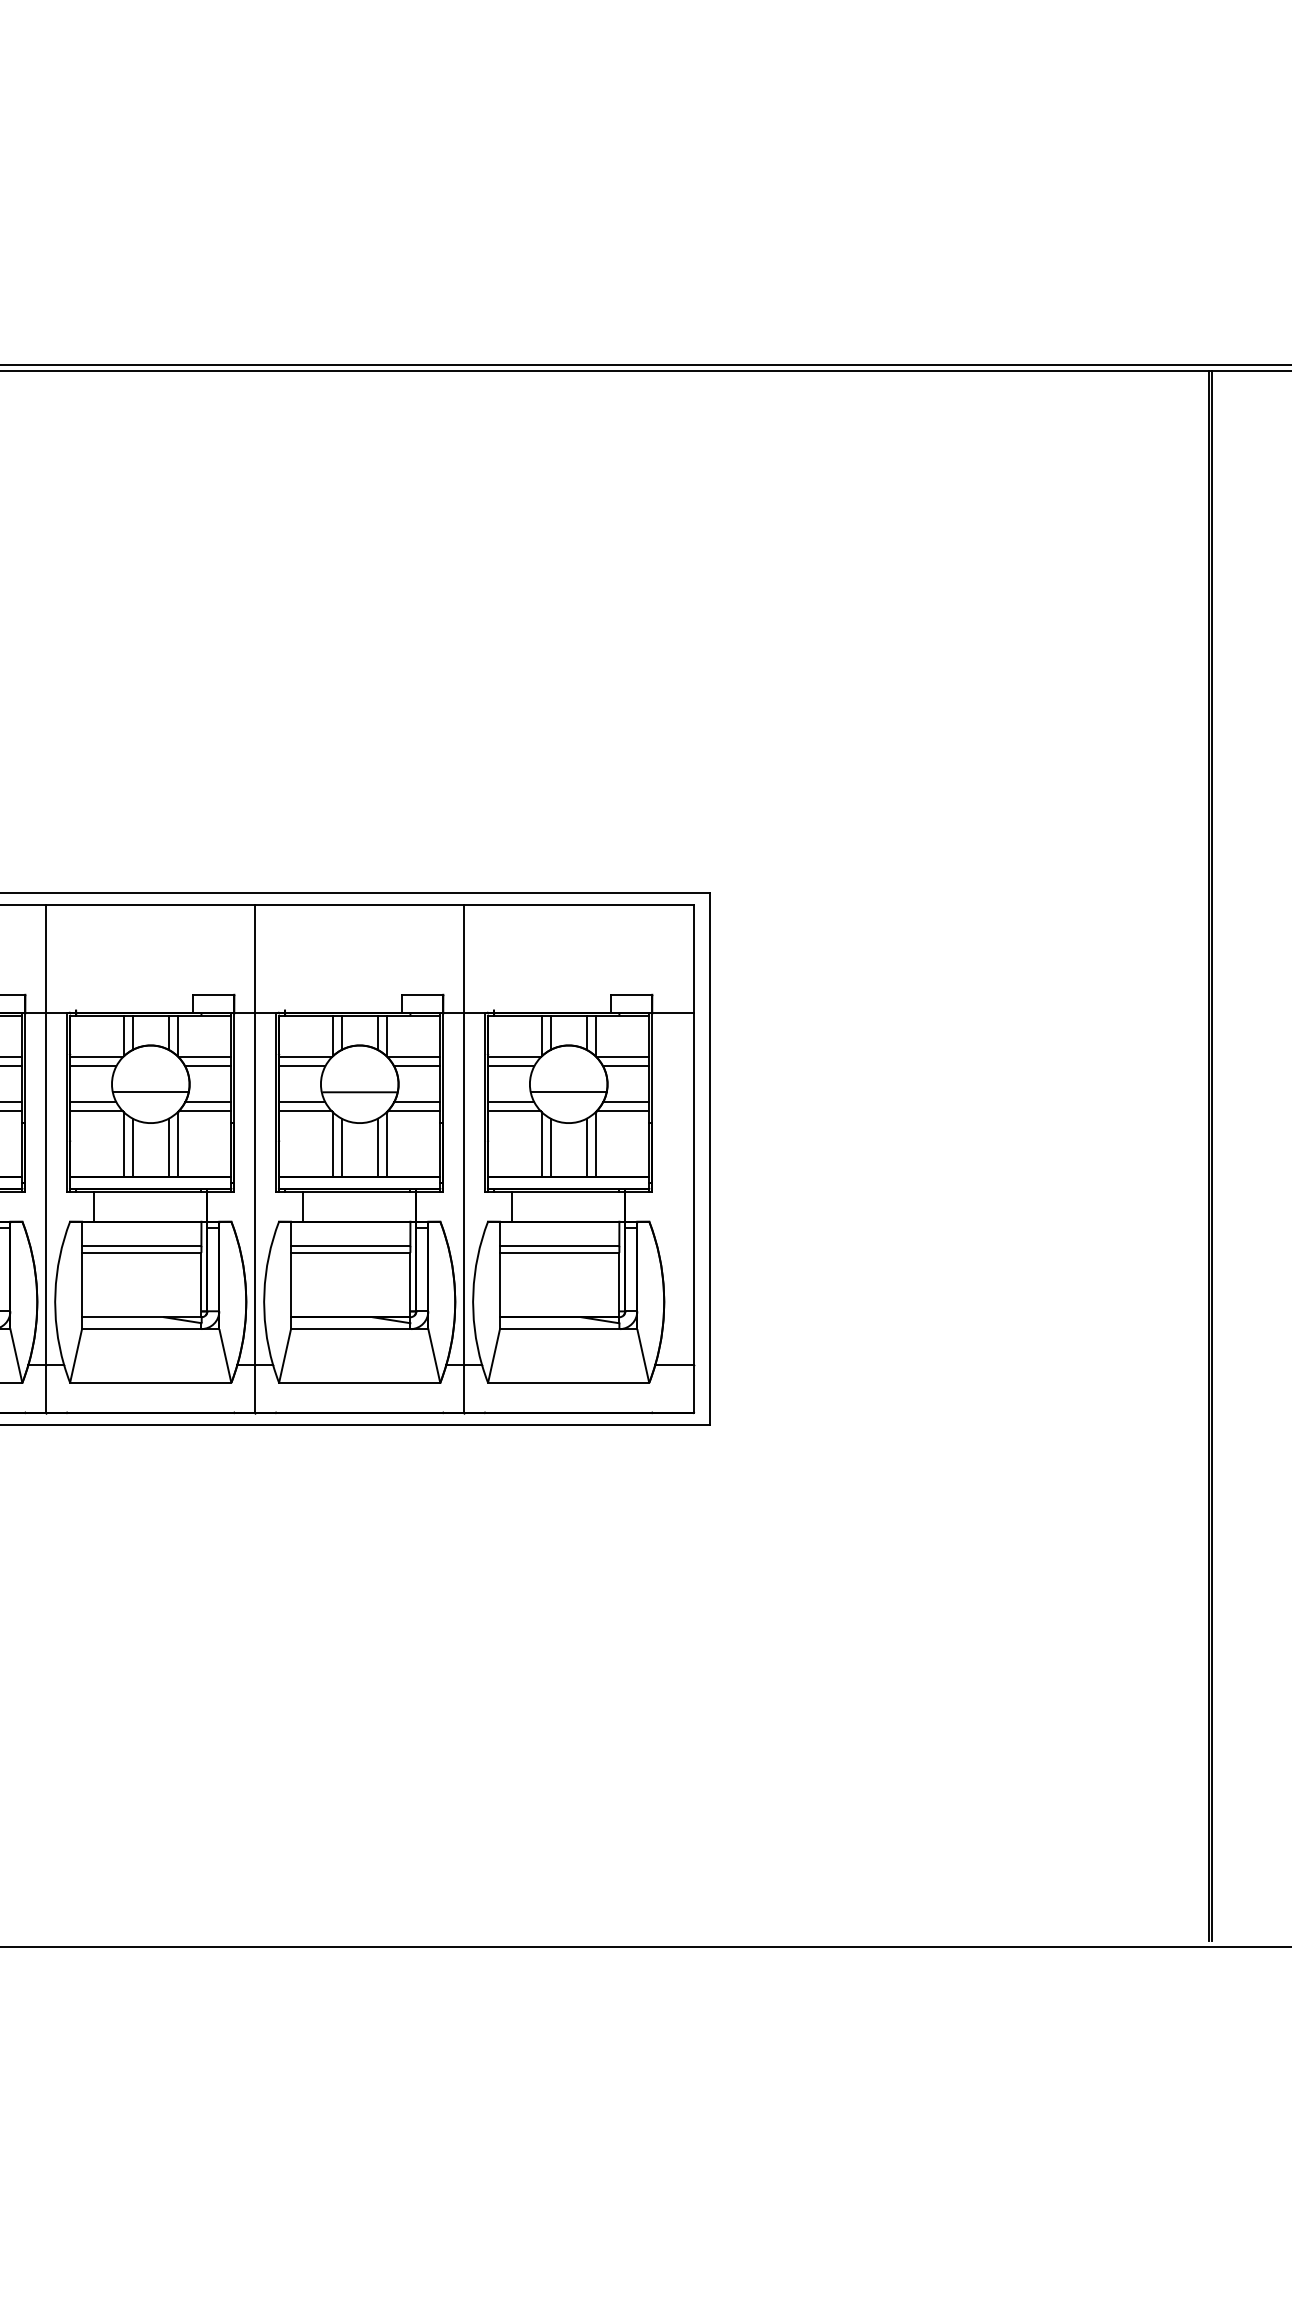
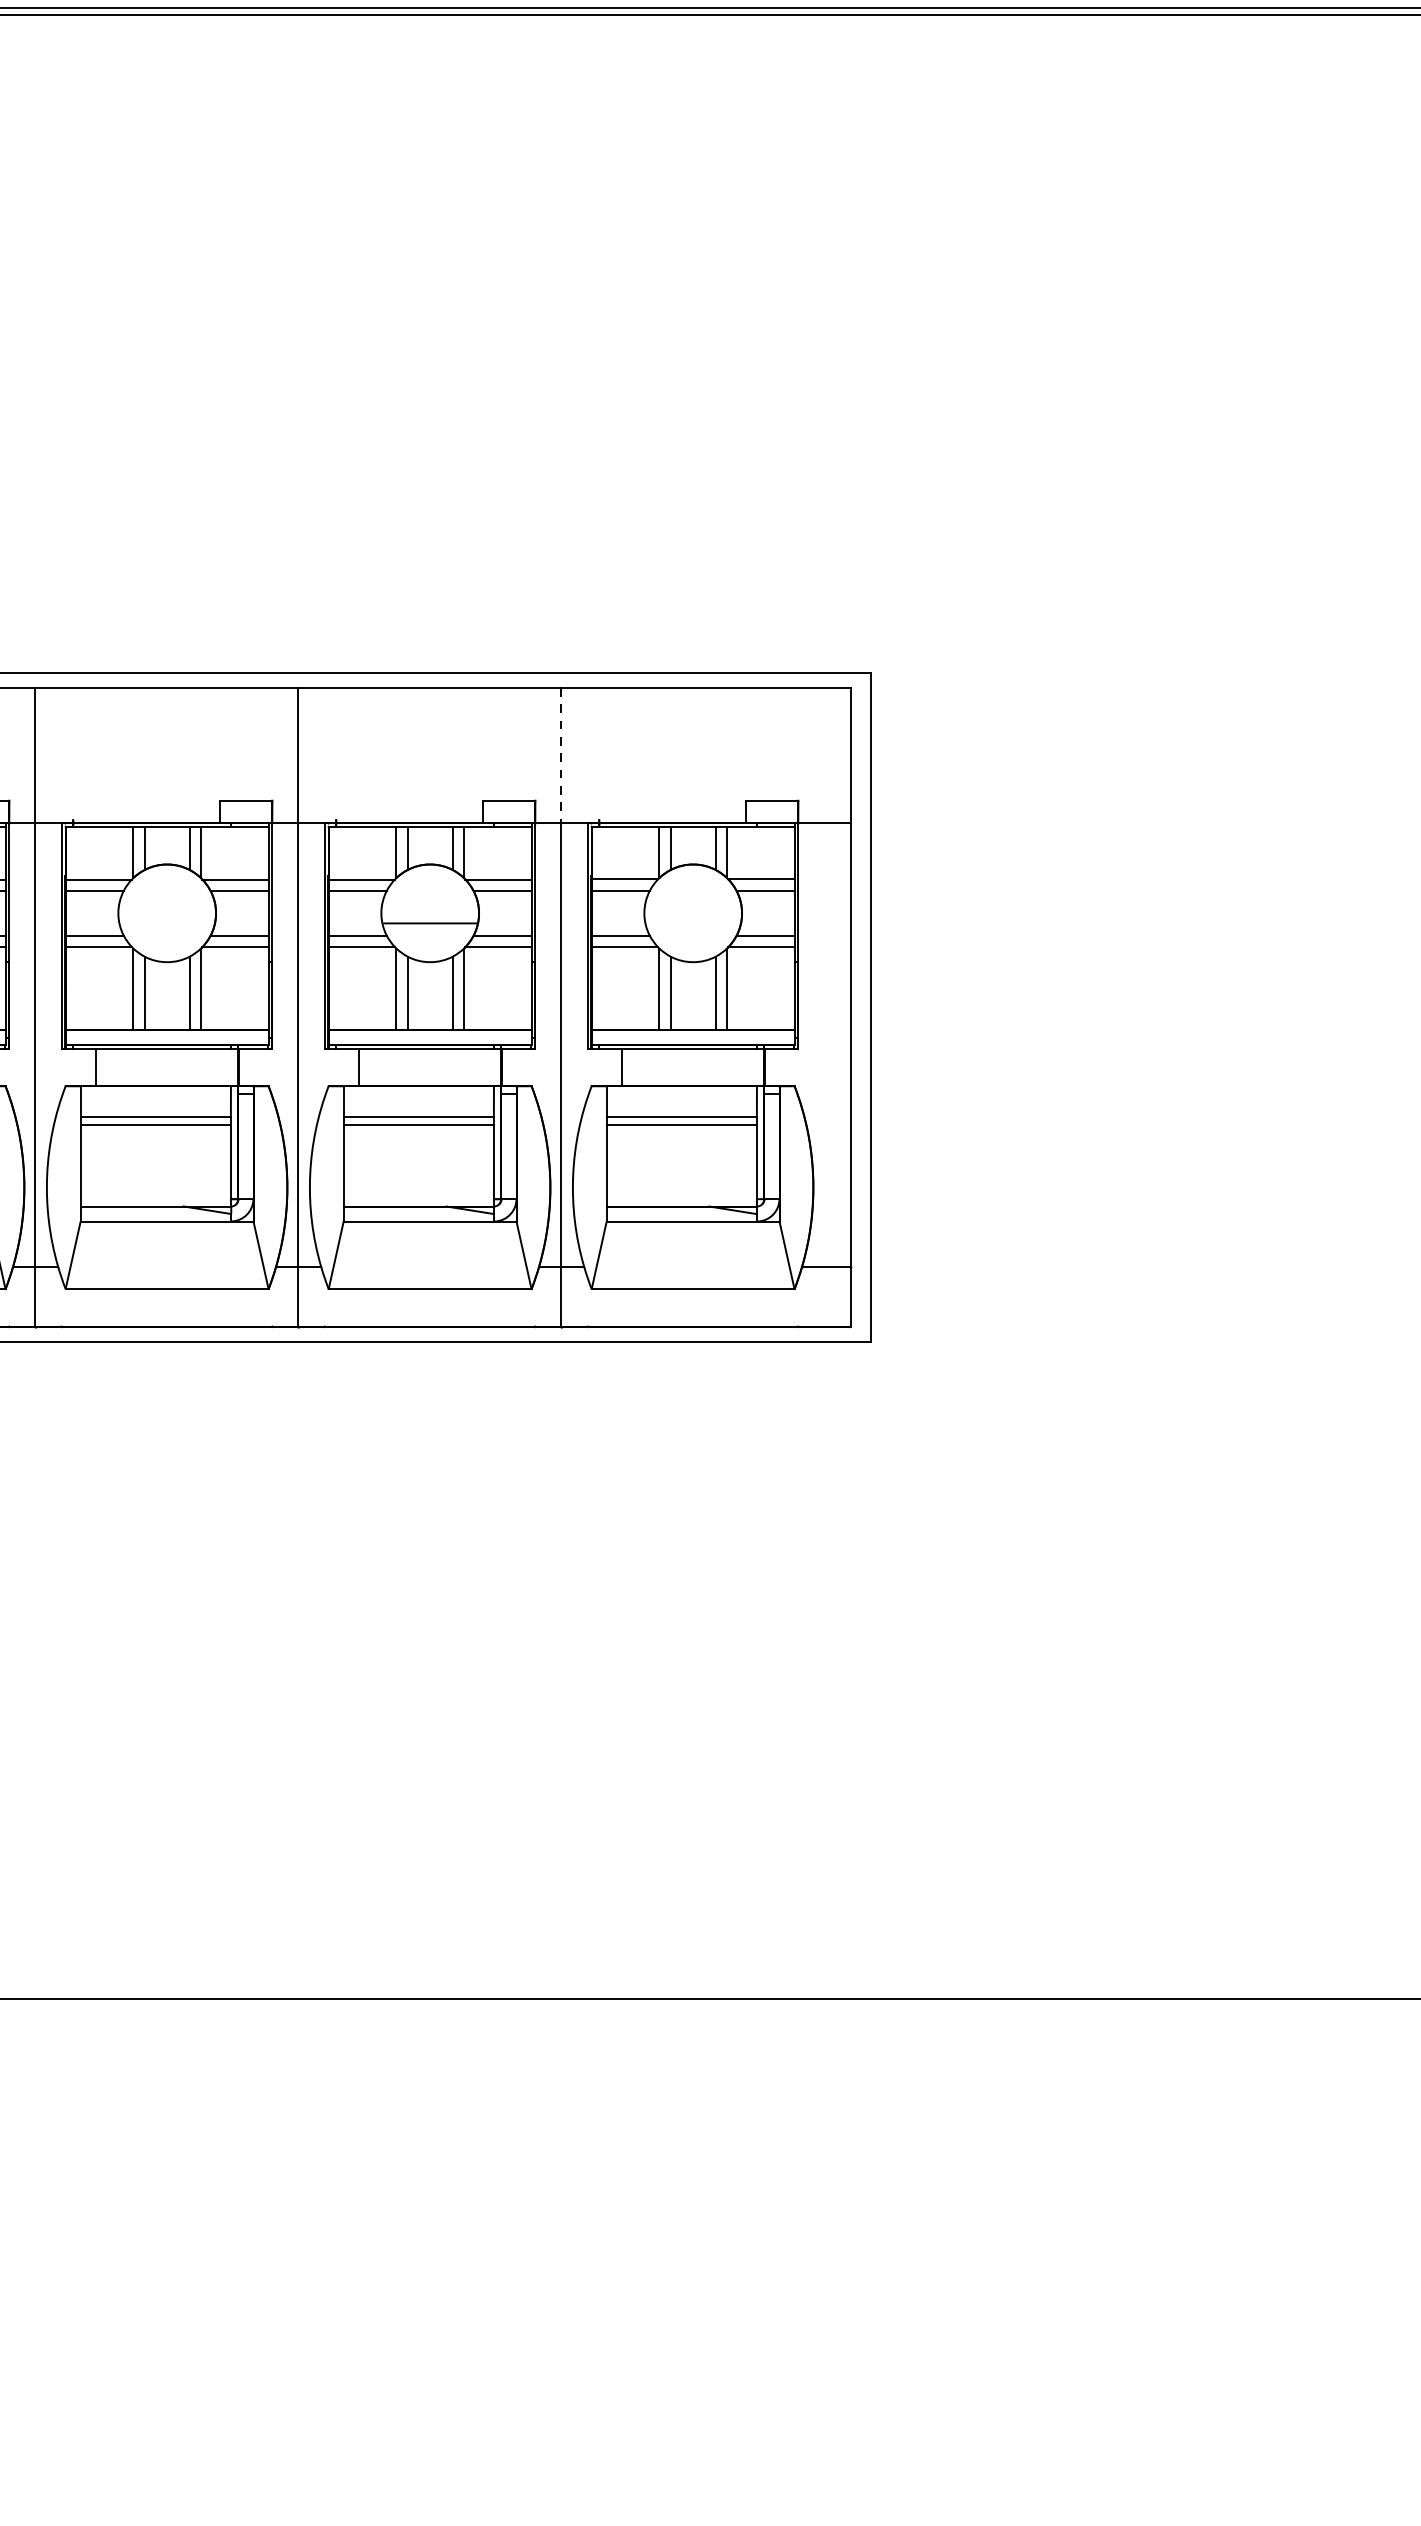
line: (463, 958) -> (560, 755), solid -> dashed
line: (150, 1092) -> (166, 923), removed
line: (568, 1092) -> (692, 923), removed

